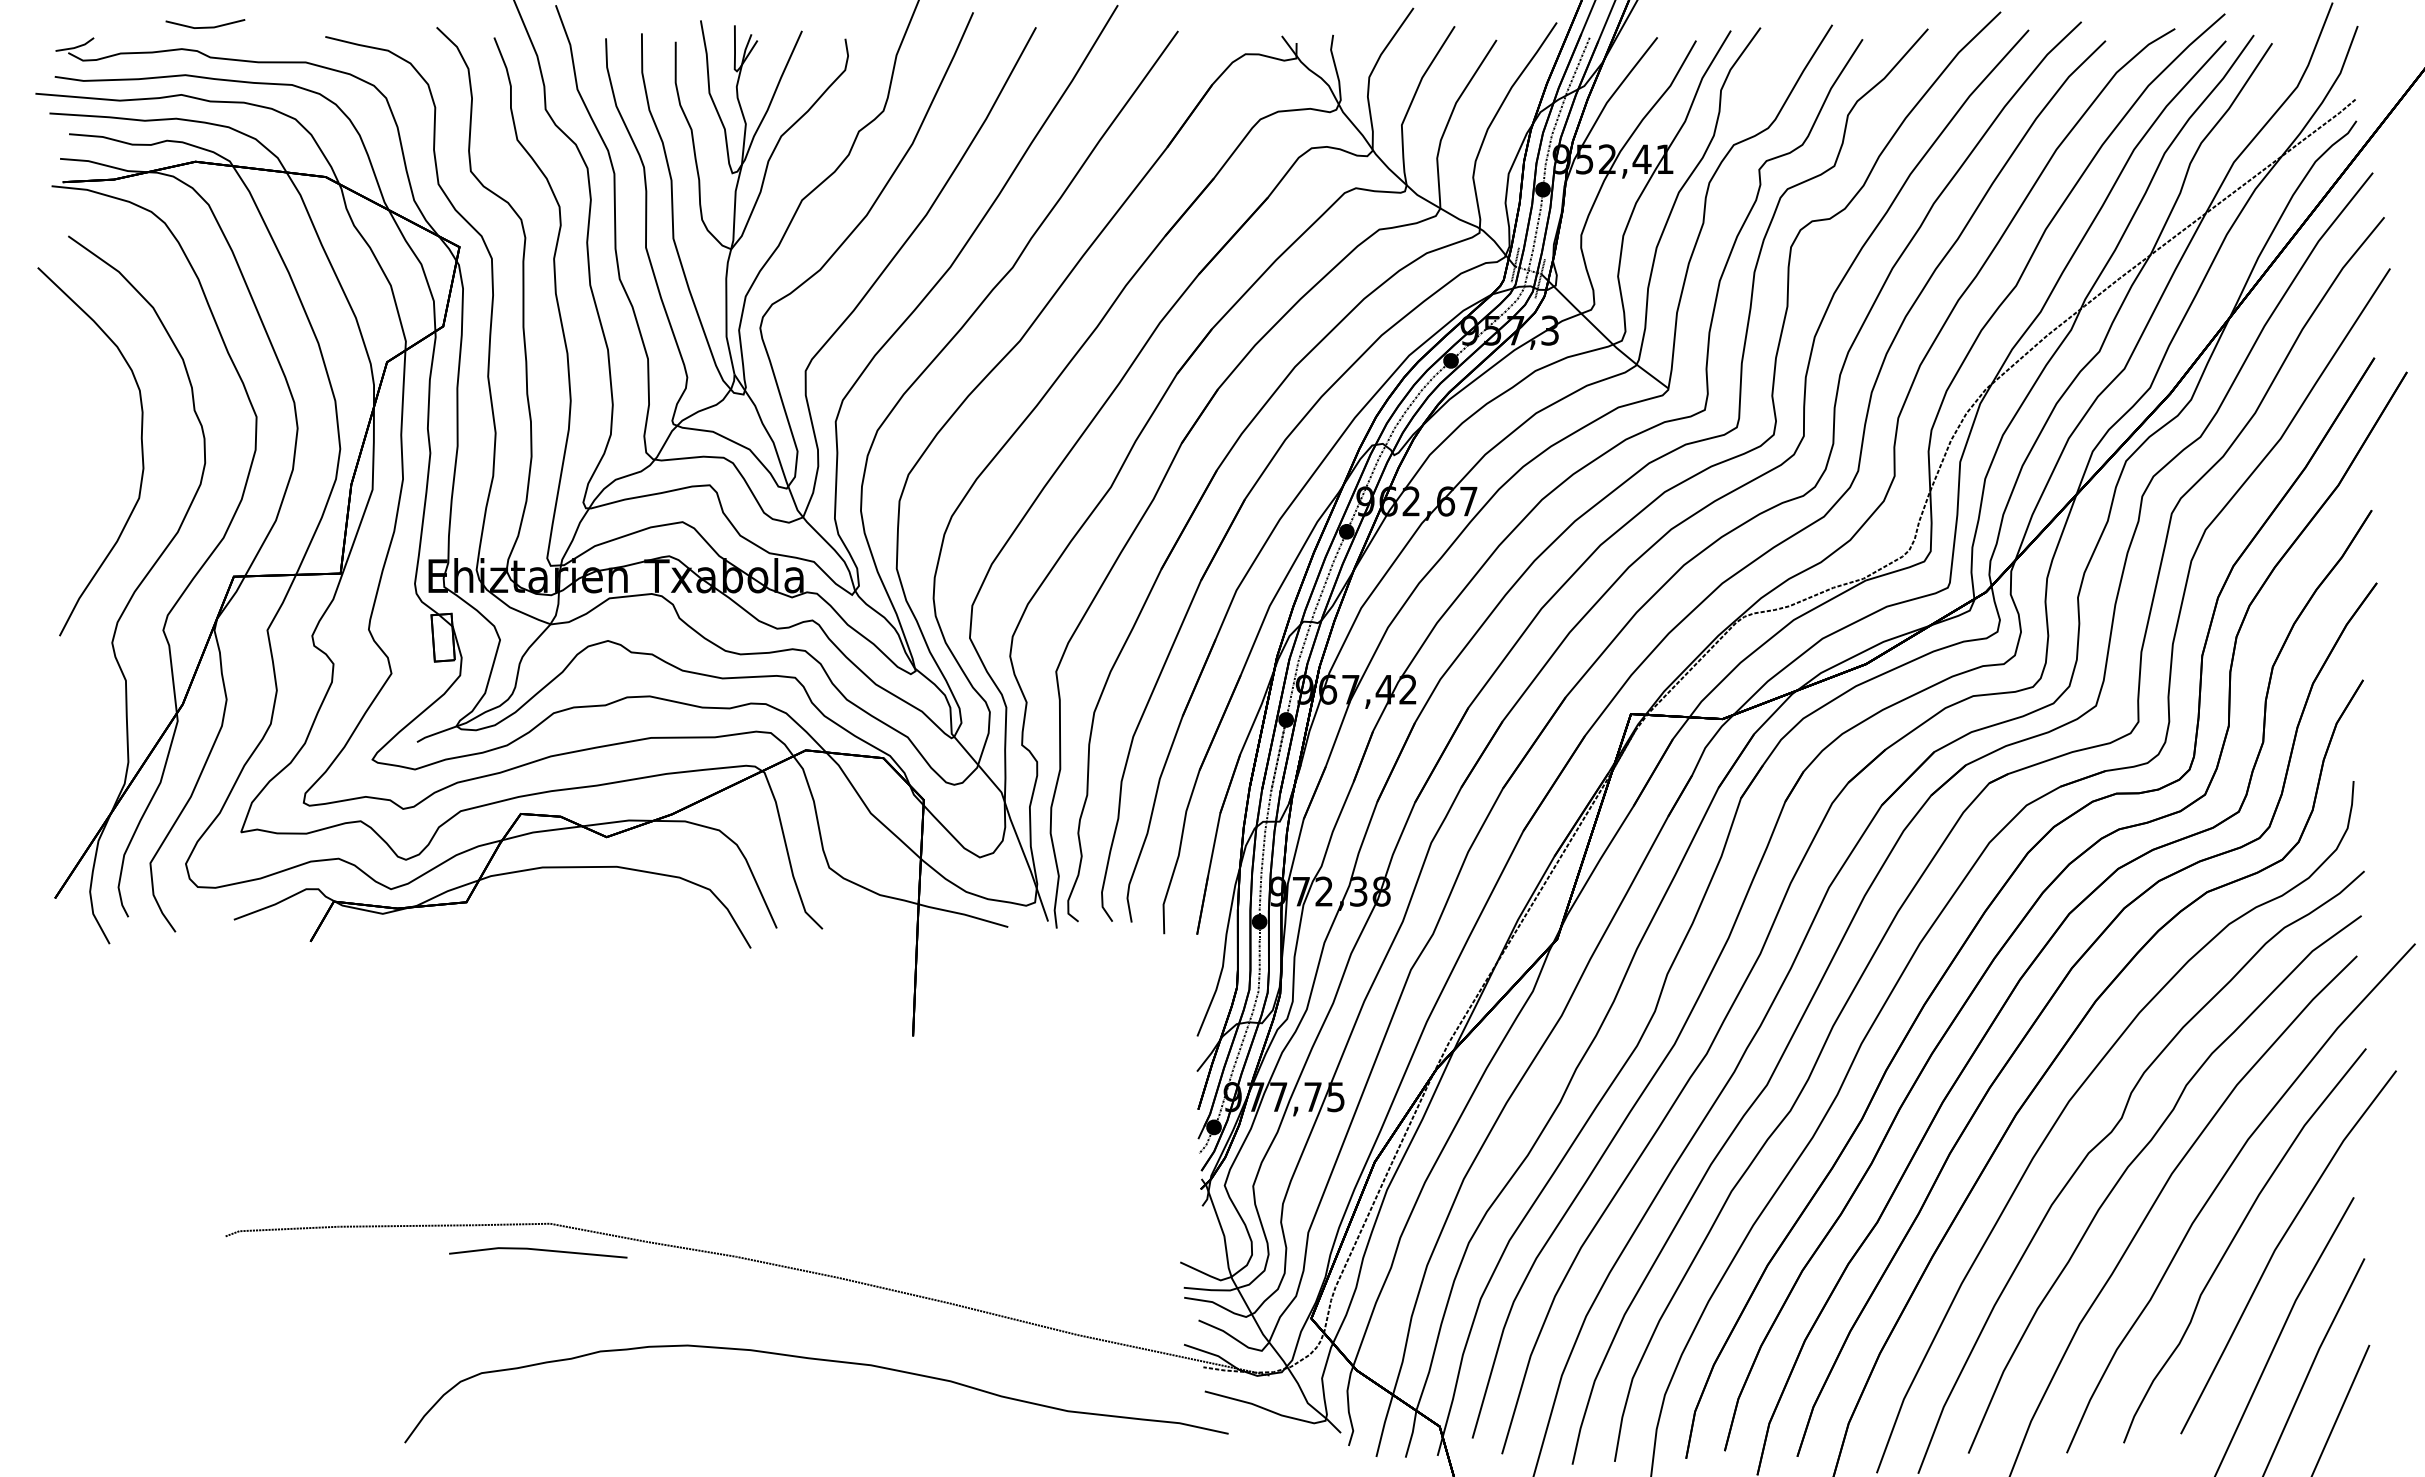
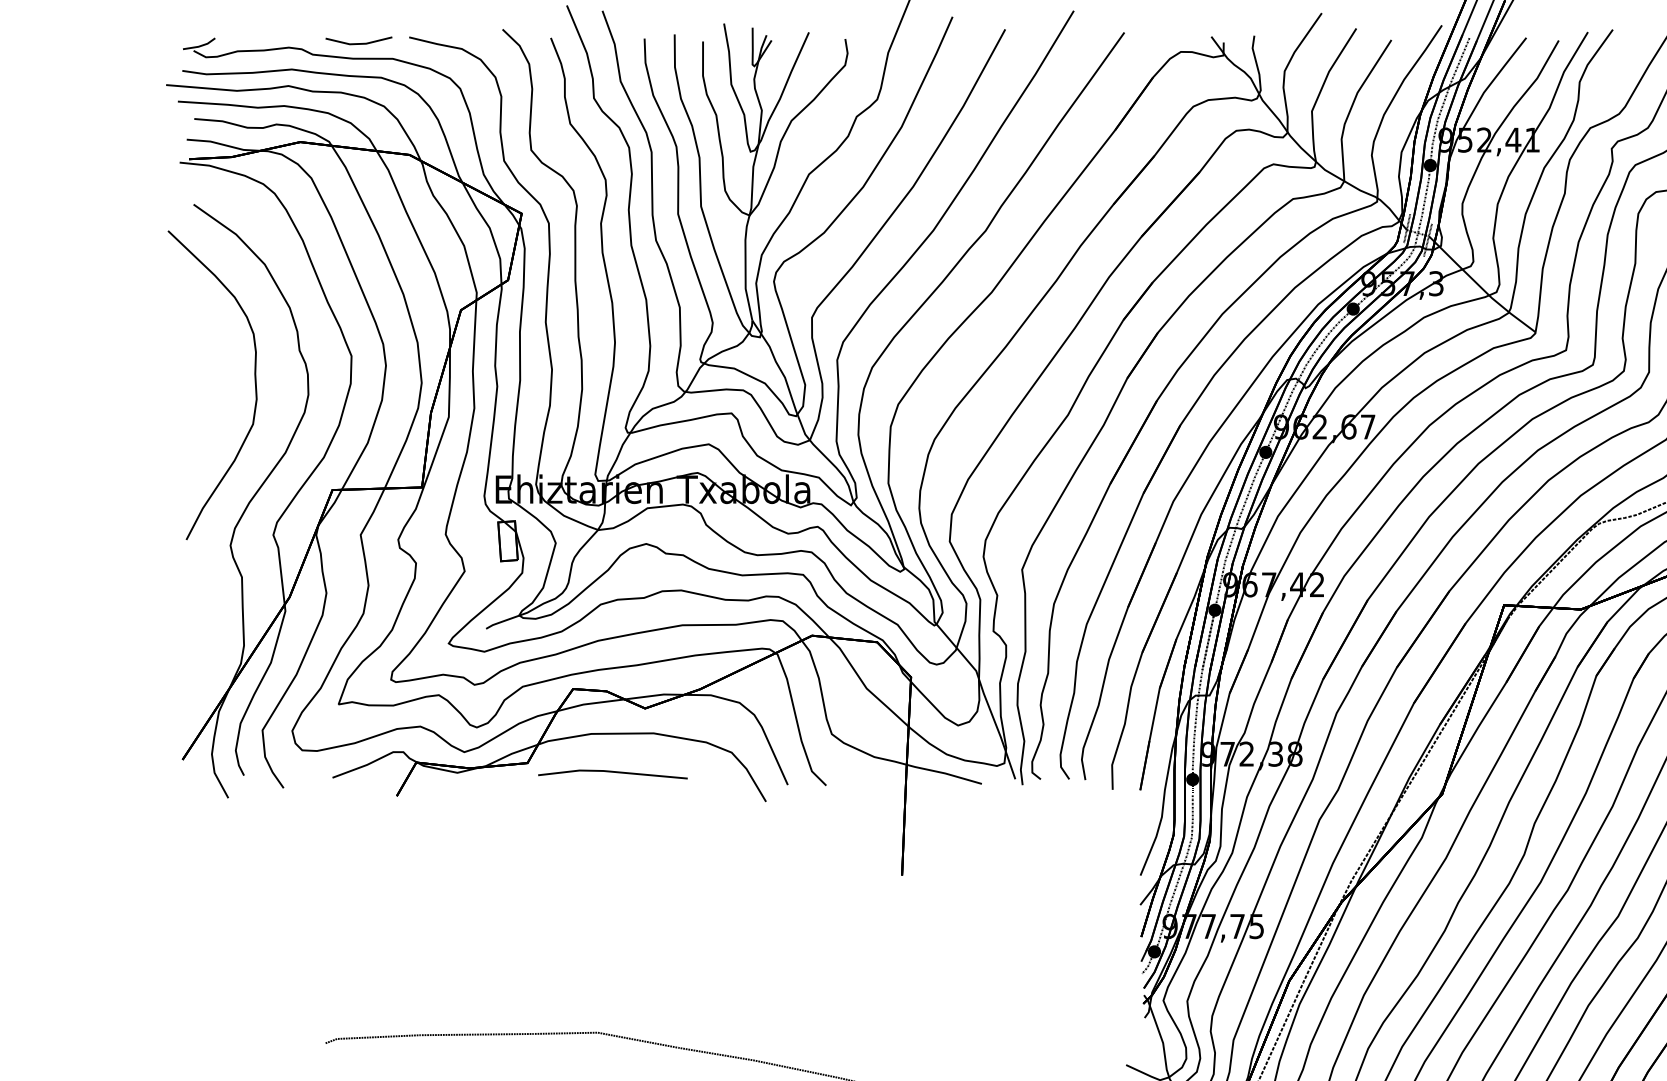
line: (205, 26) -> (359, 42), moved
line: (538, 1250) -> (613, 772), moved

